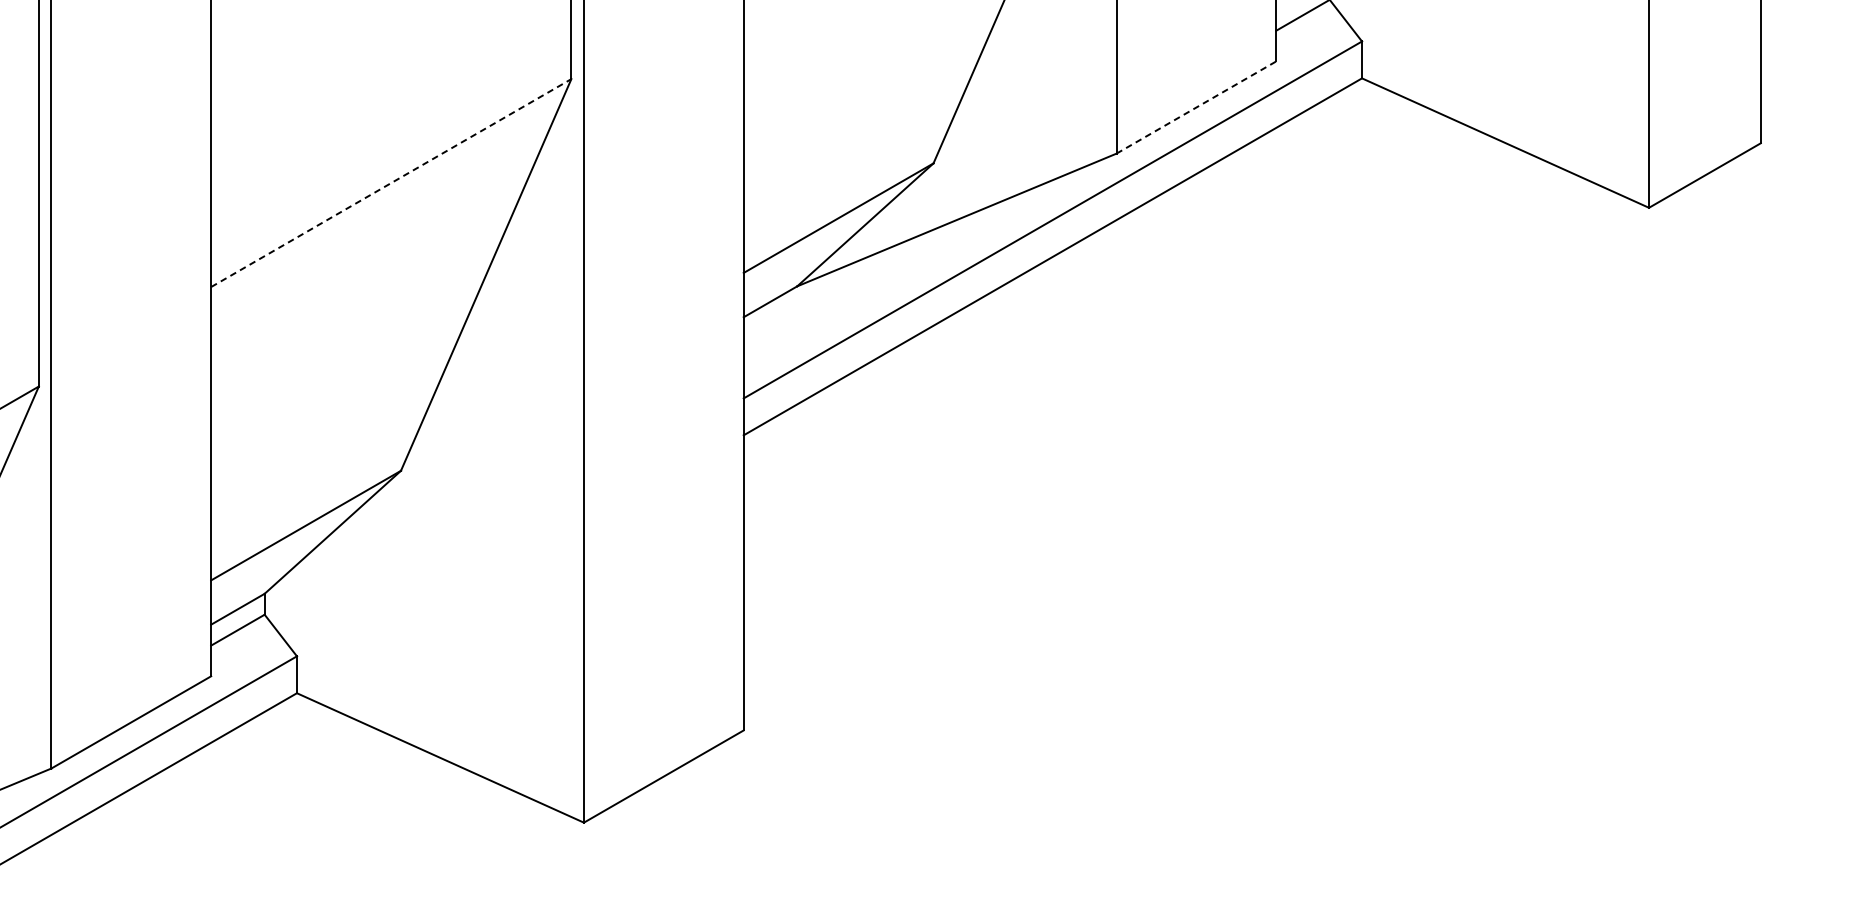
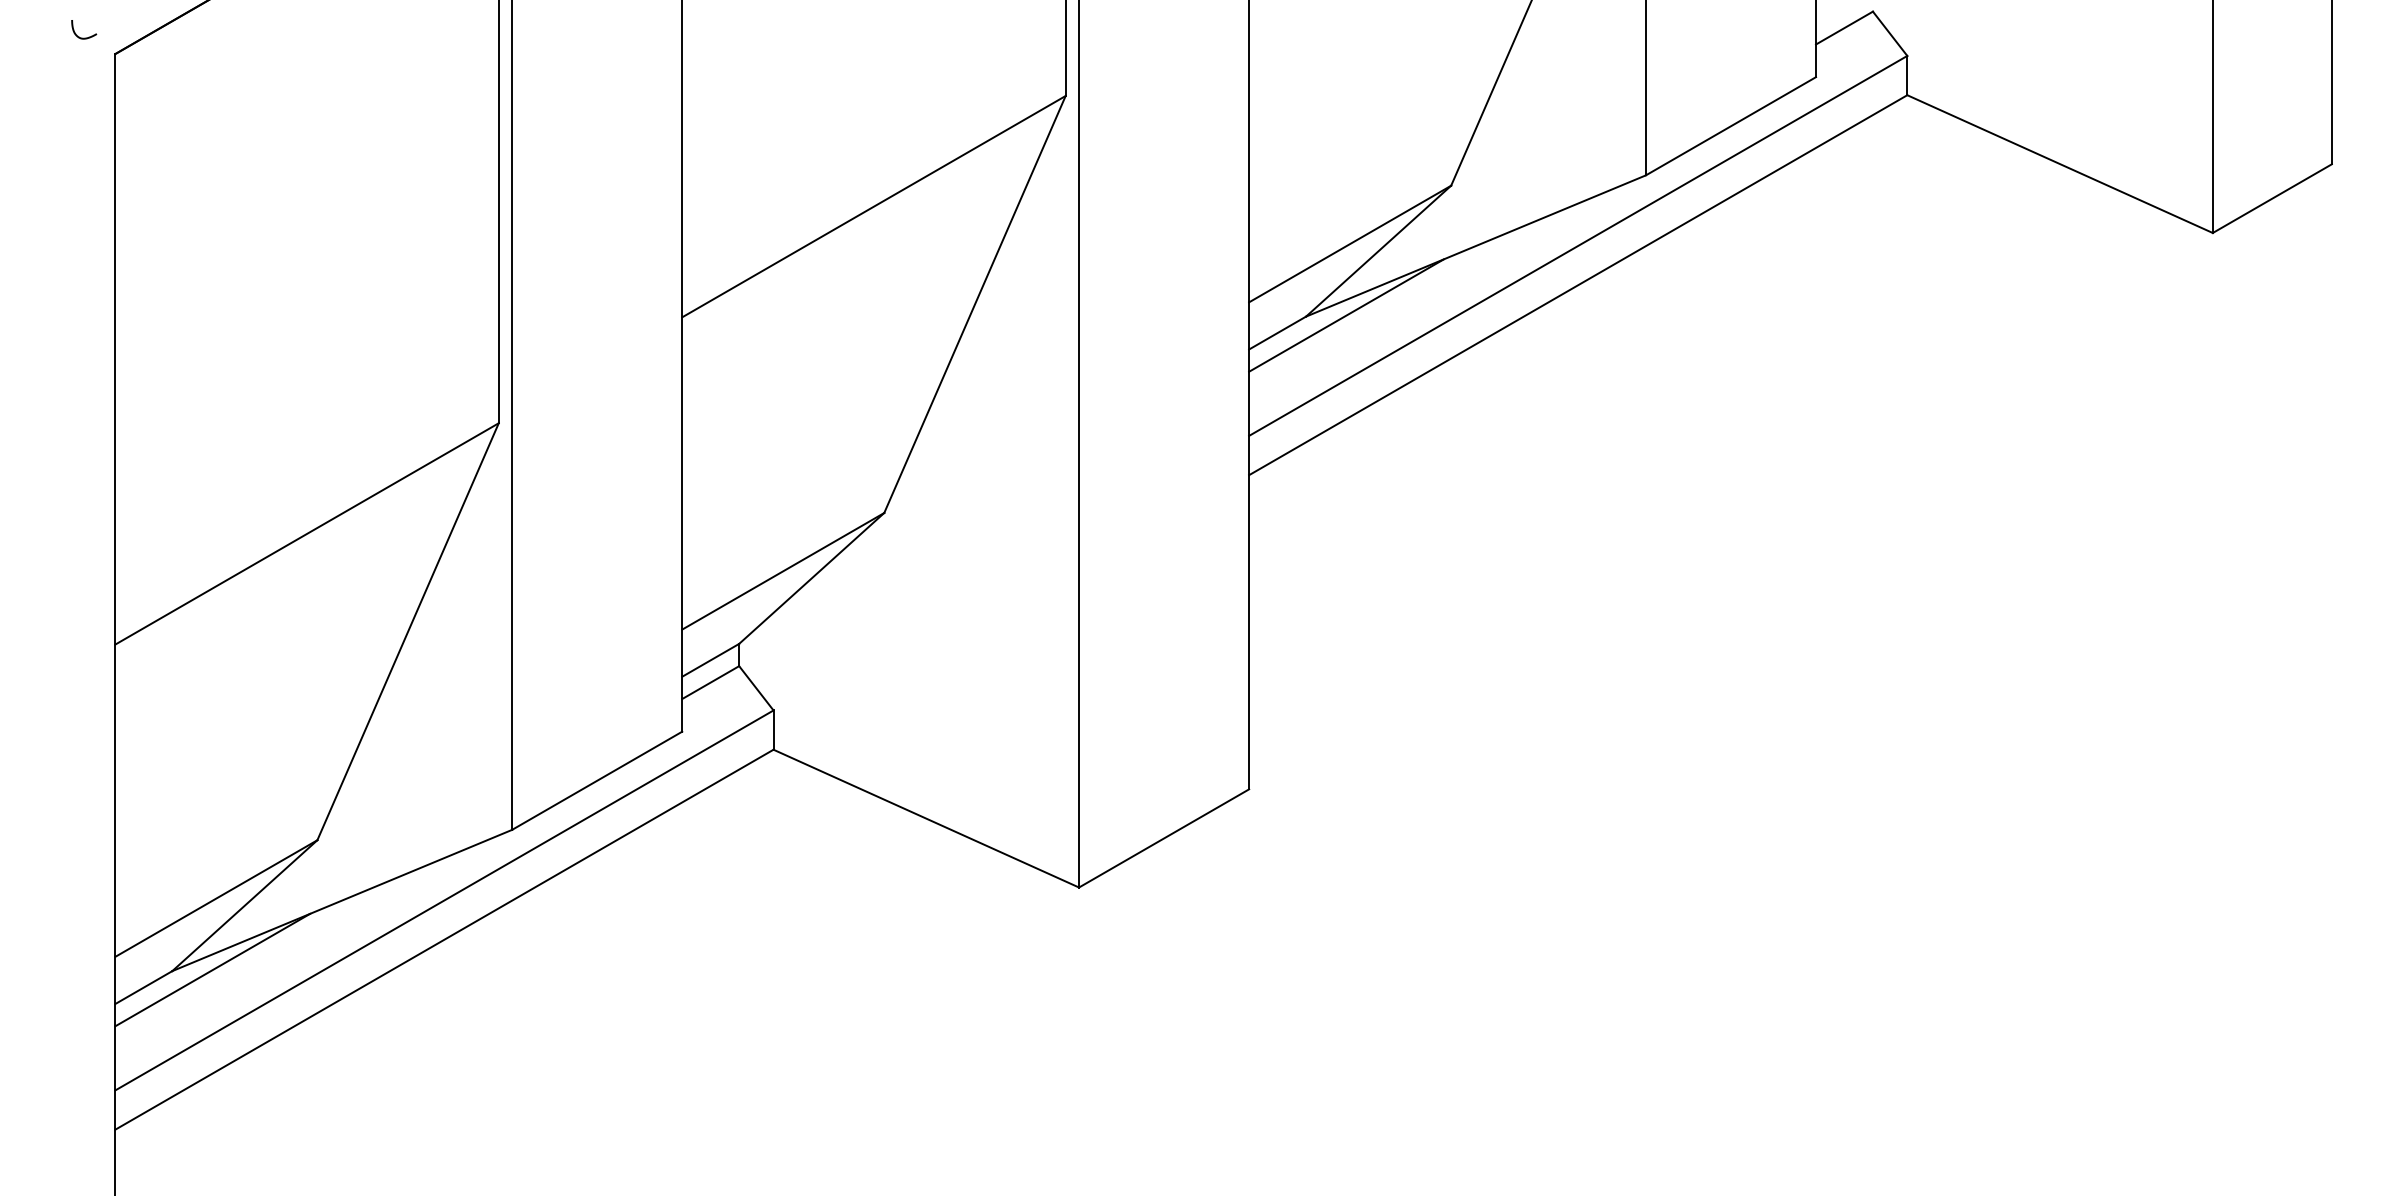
line: (1196, 107) -> (1731, 126), dashed -> solid
line: (391, 182) -> (874, 206), dashed -> solid
line: (835, 285) -> (1346, 315), added

